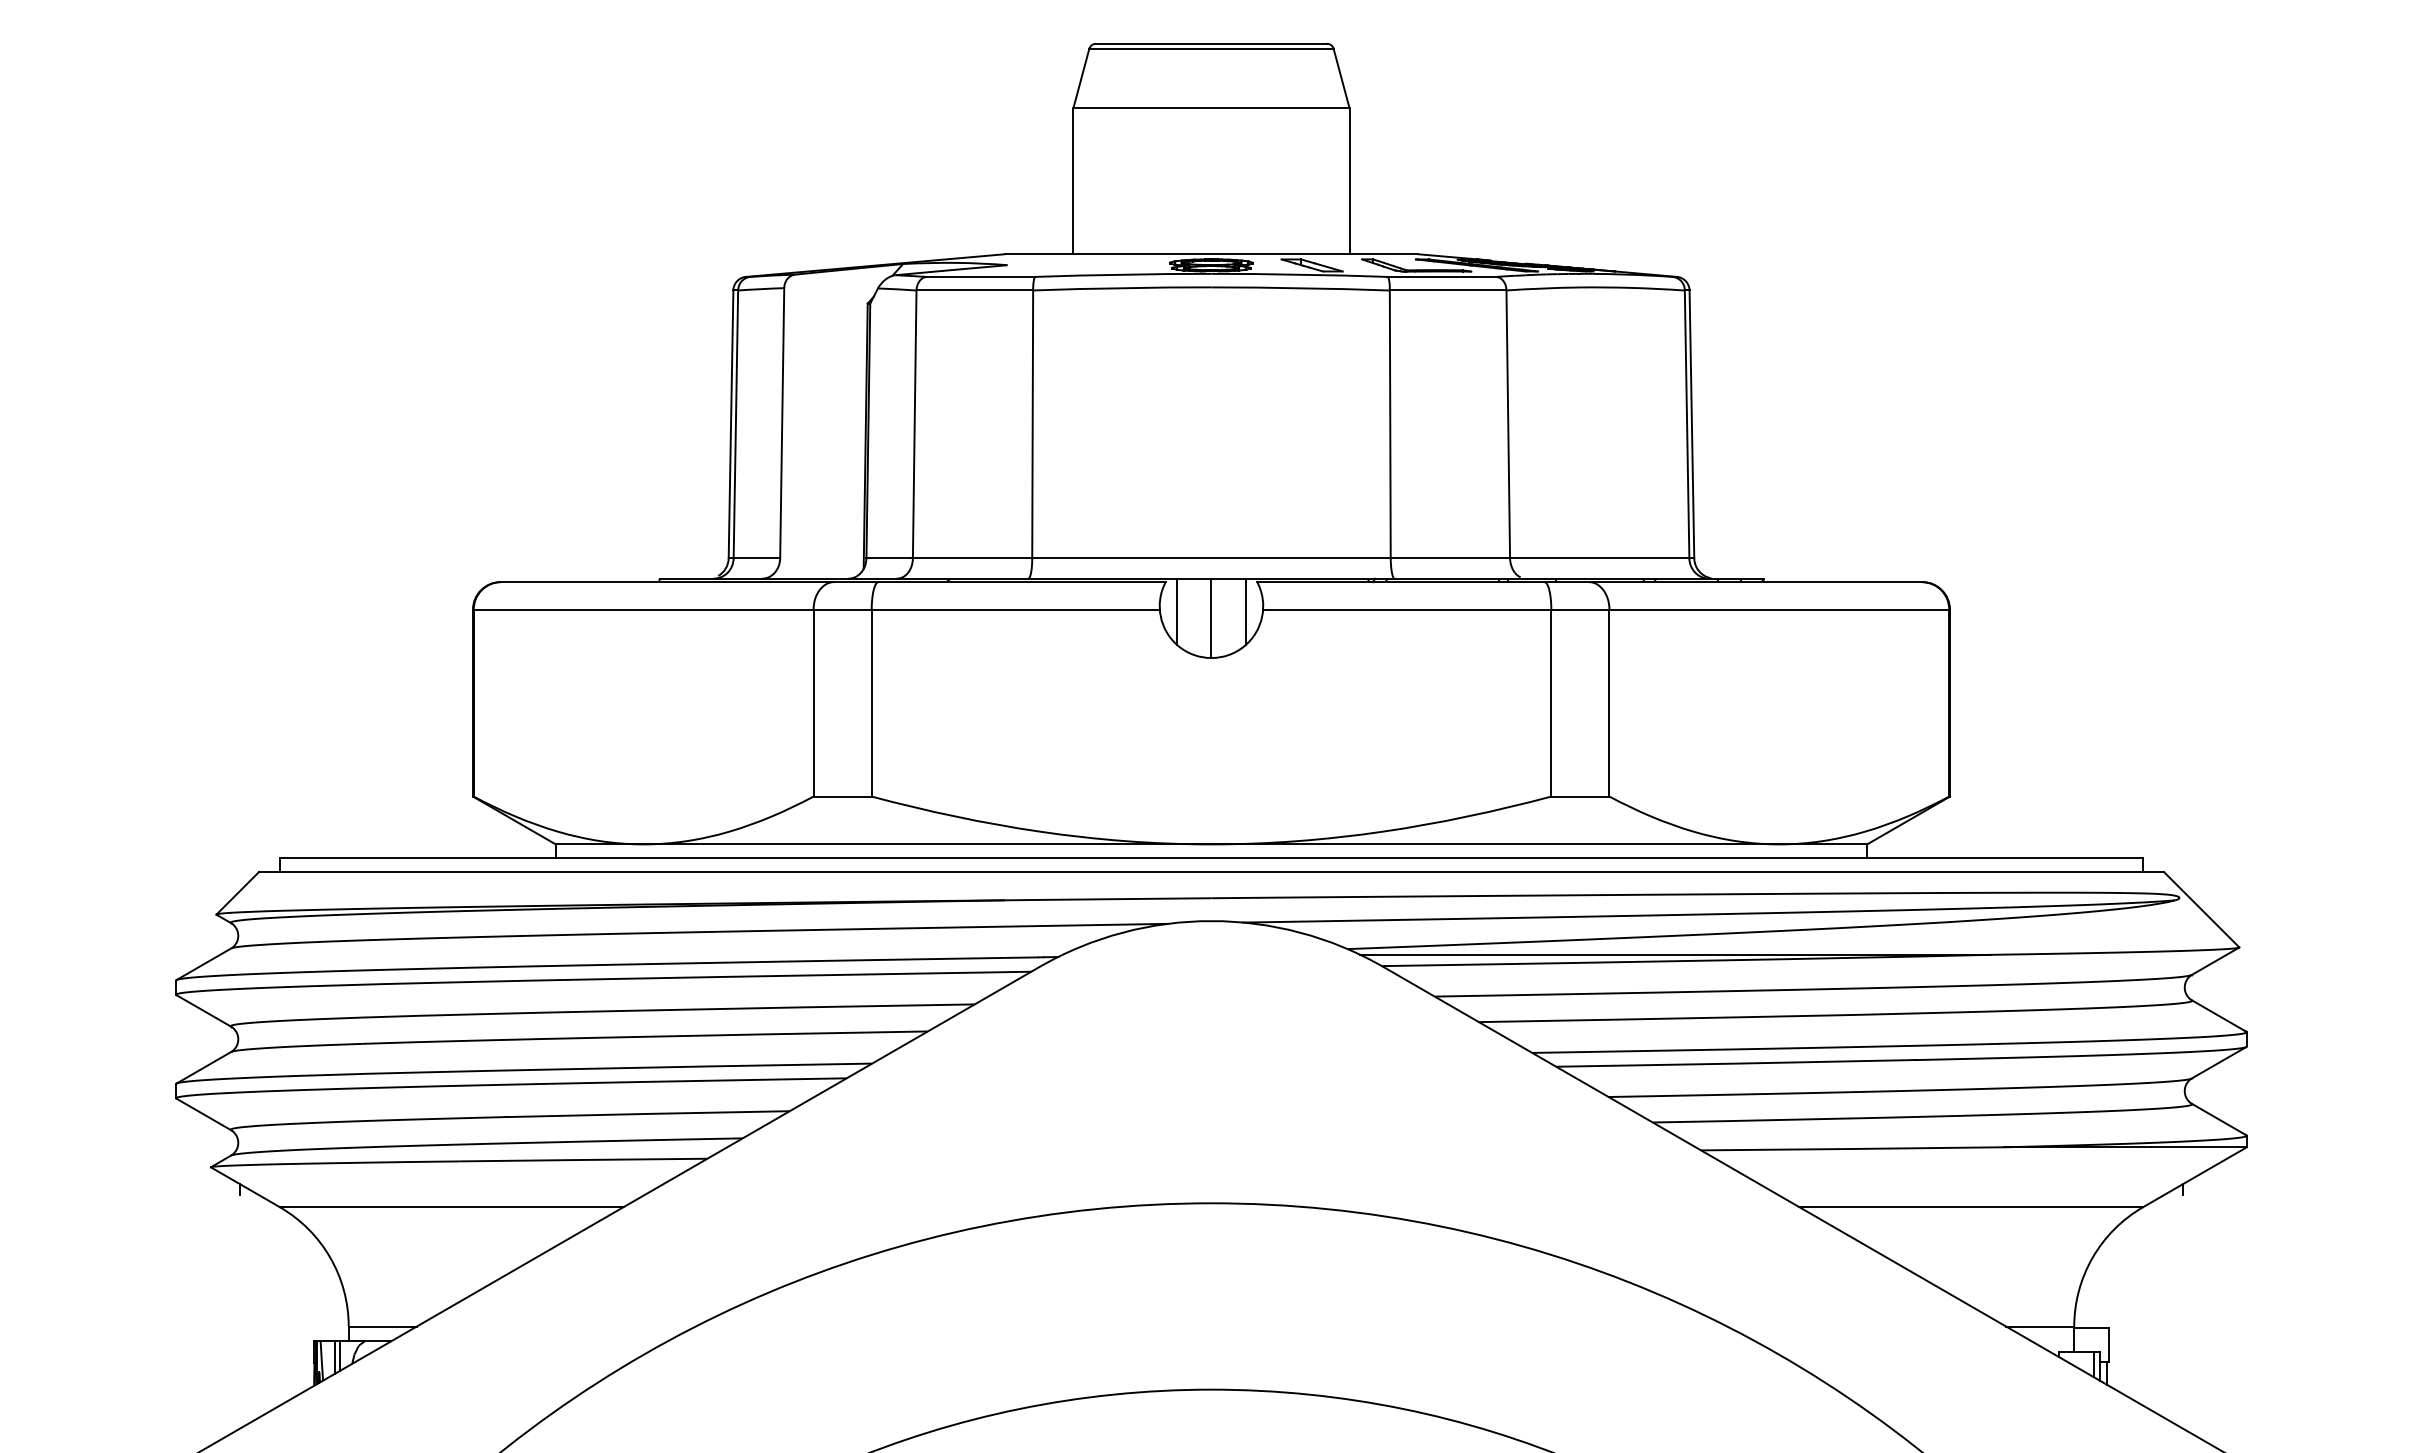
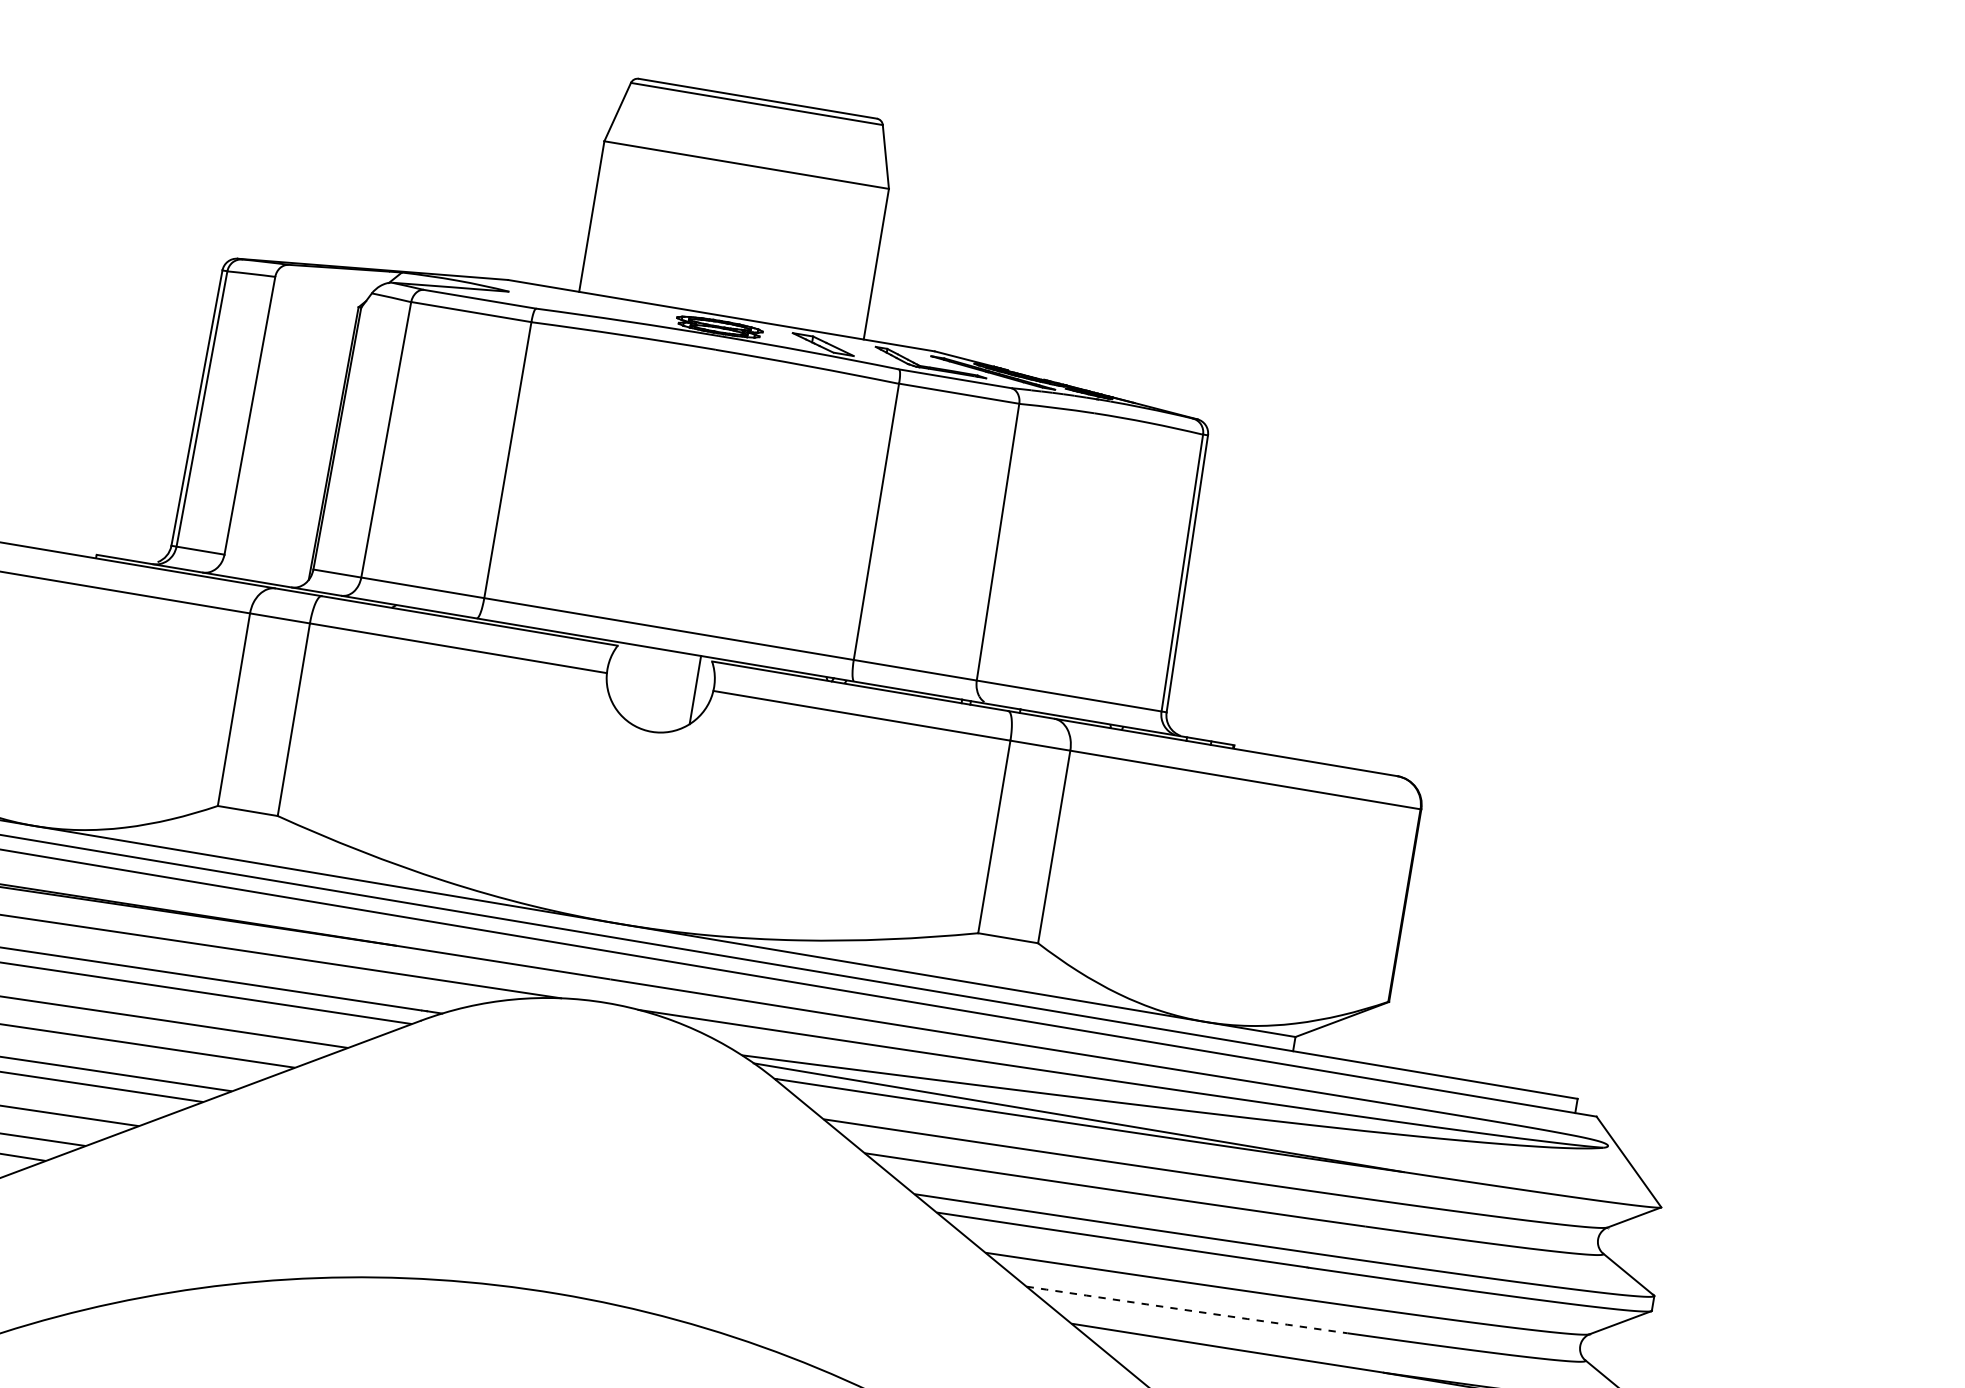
line: (1176, 611) -> (623, 677), removed
line: (1211, 617) -> (658, 690), removed
arc: (1807, 1119) -> (1186, 1310), solid -> dashed

